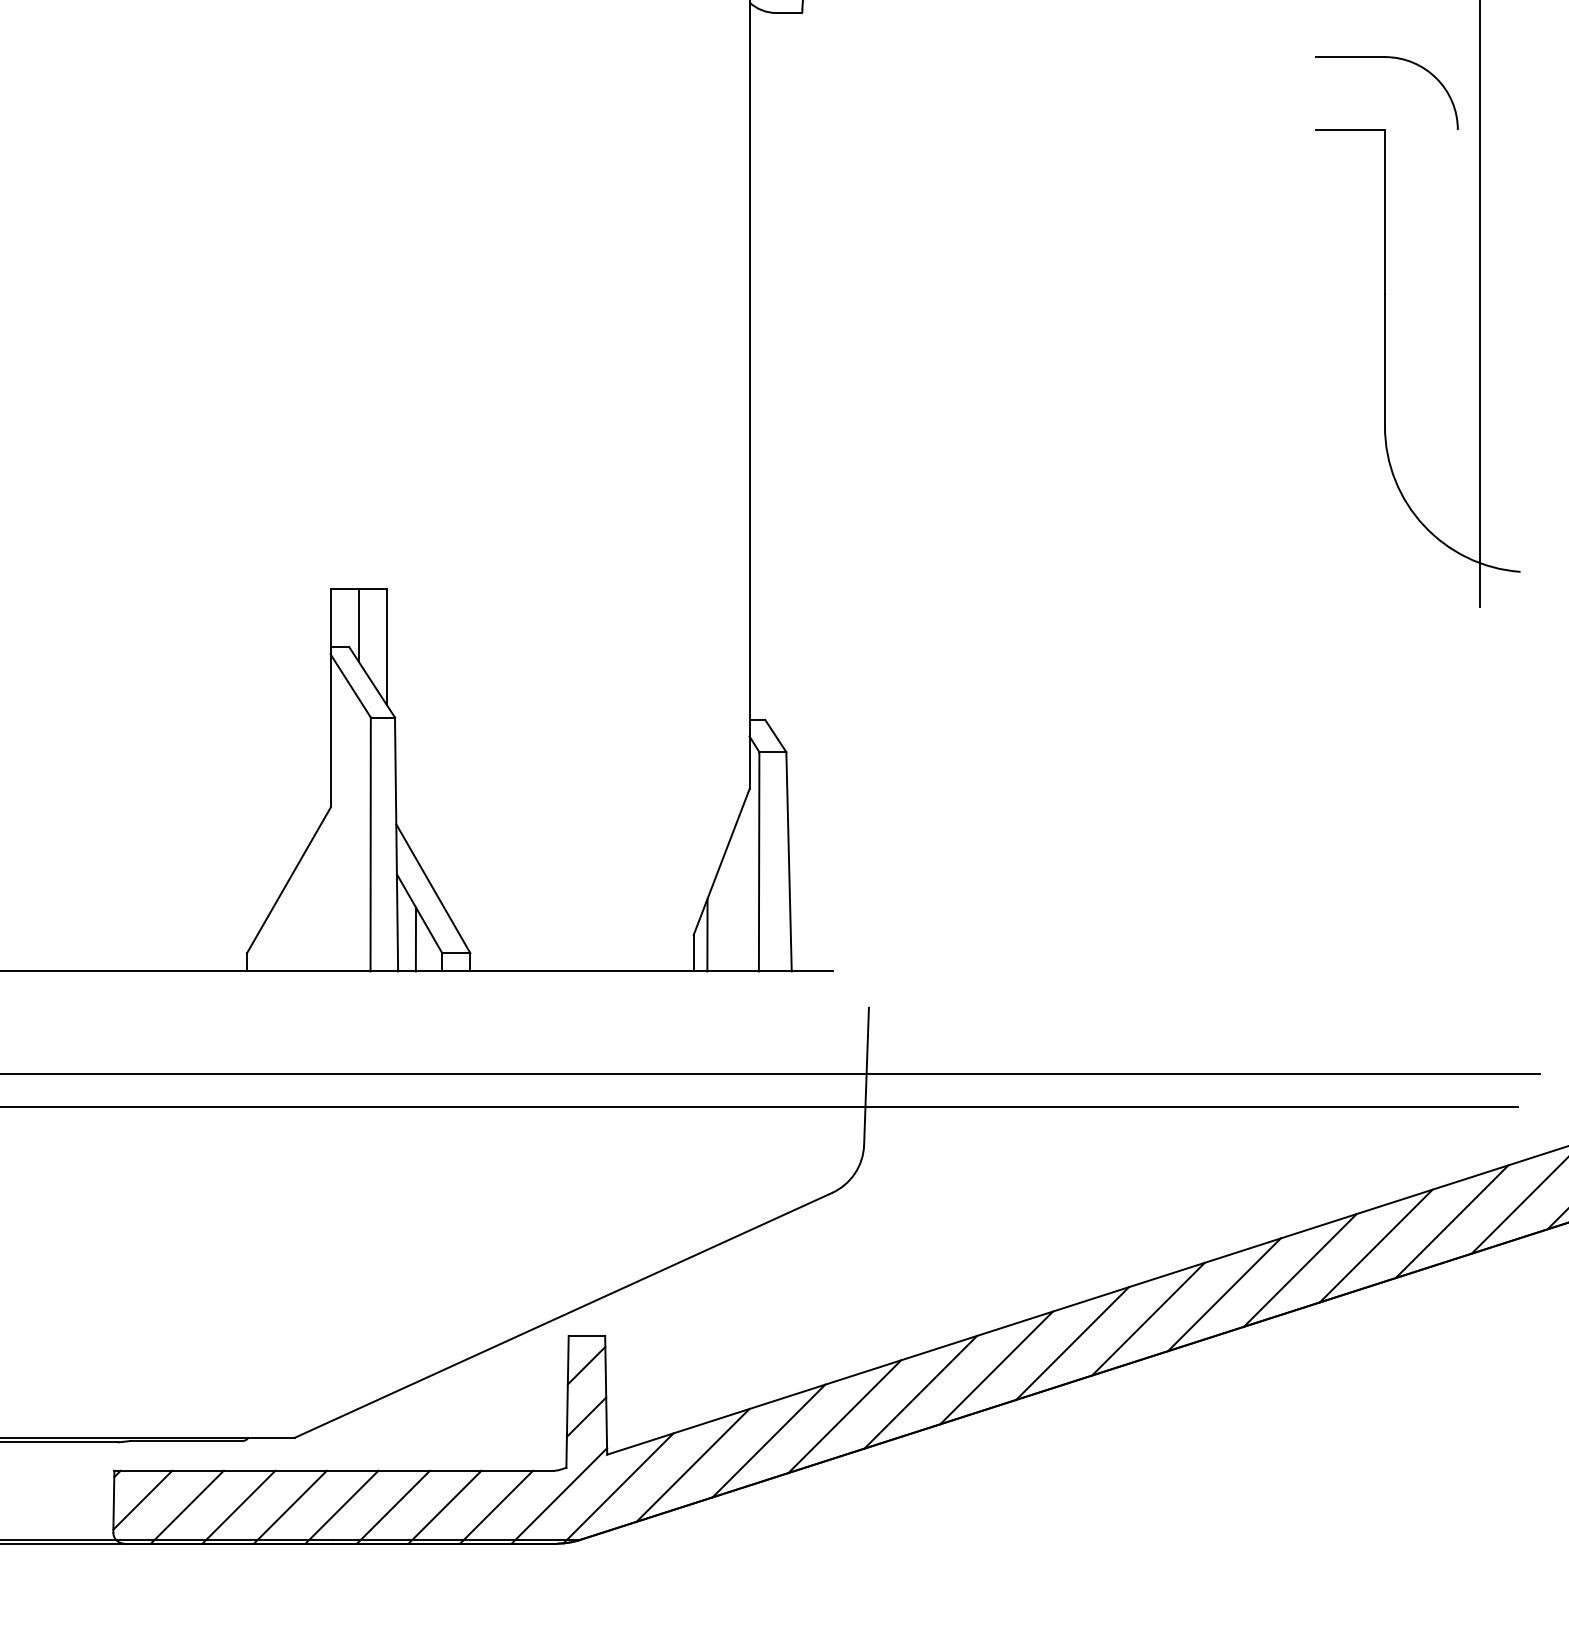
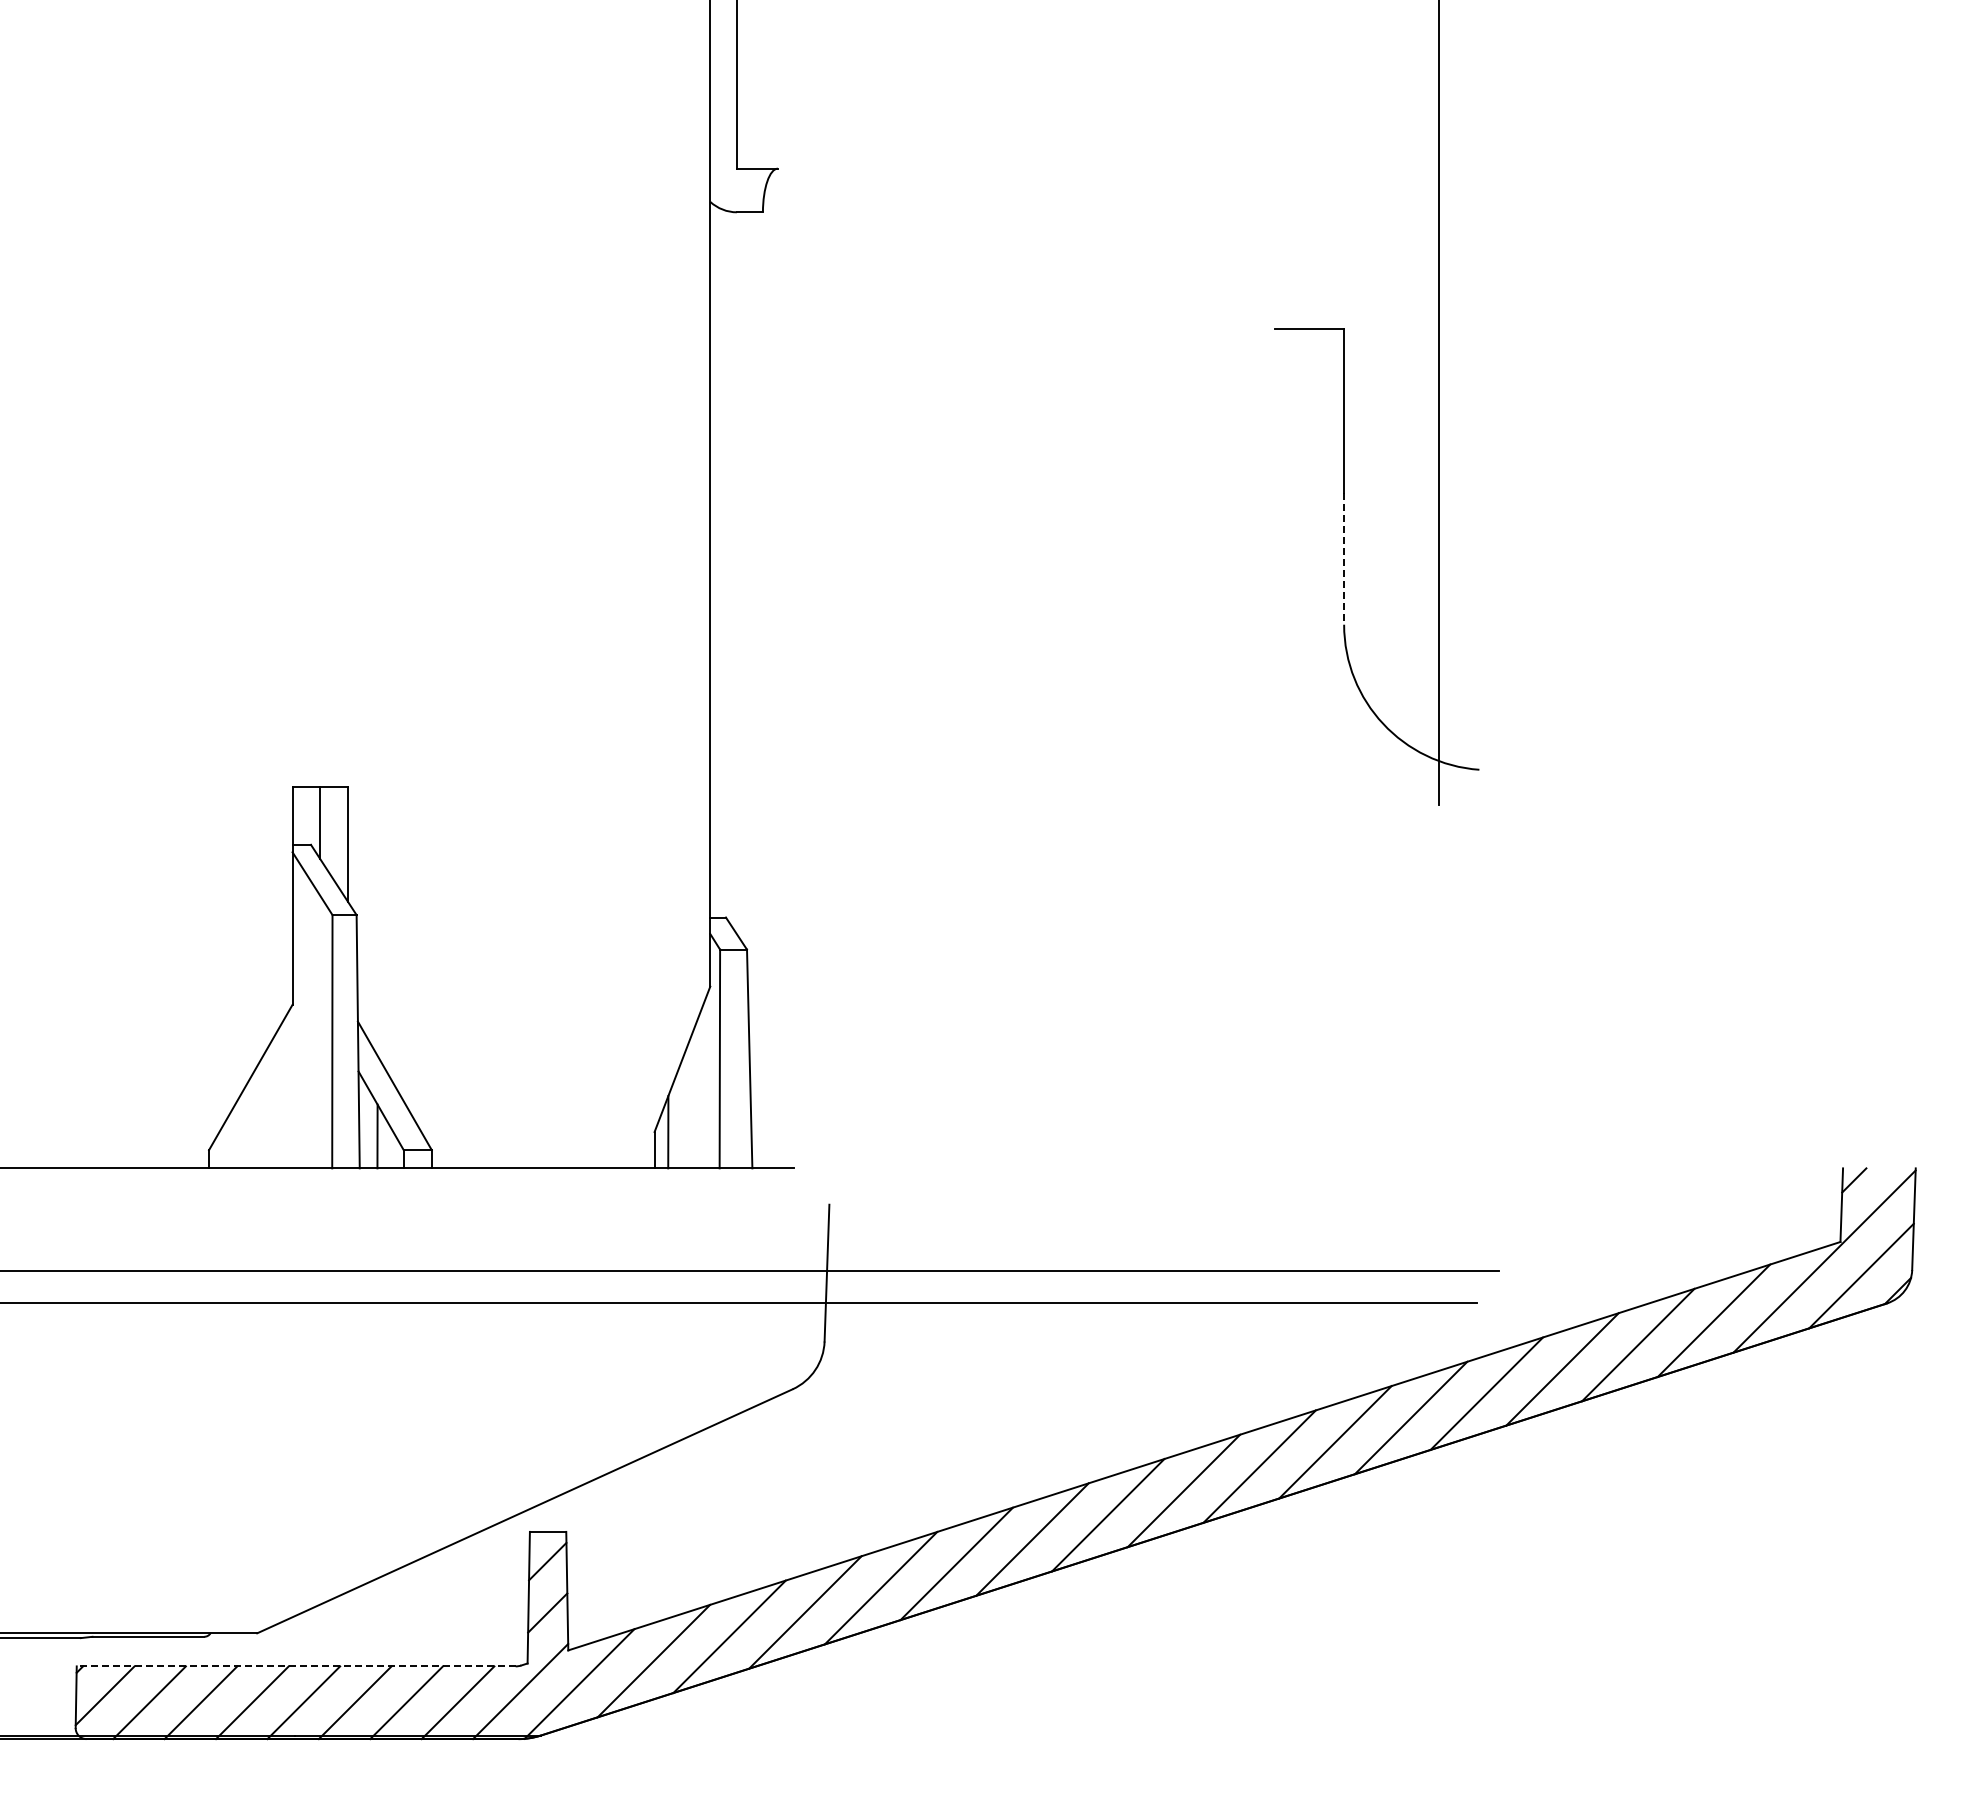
part: (1386, 58) -> (1345, 257), removed
line: (1385, 361) -> (1344, 559), solid -> dashed
line: (333, 1470) -> (295, 1666), solid -> dashed

